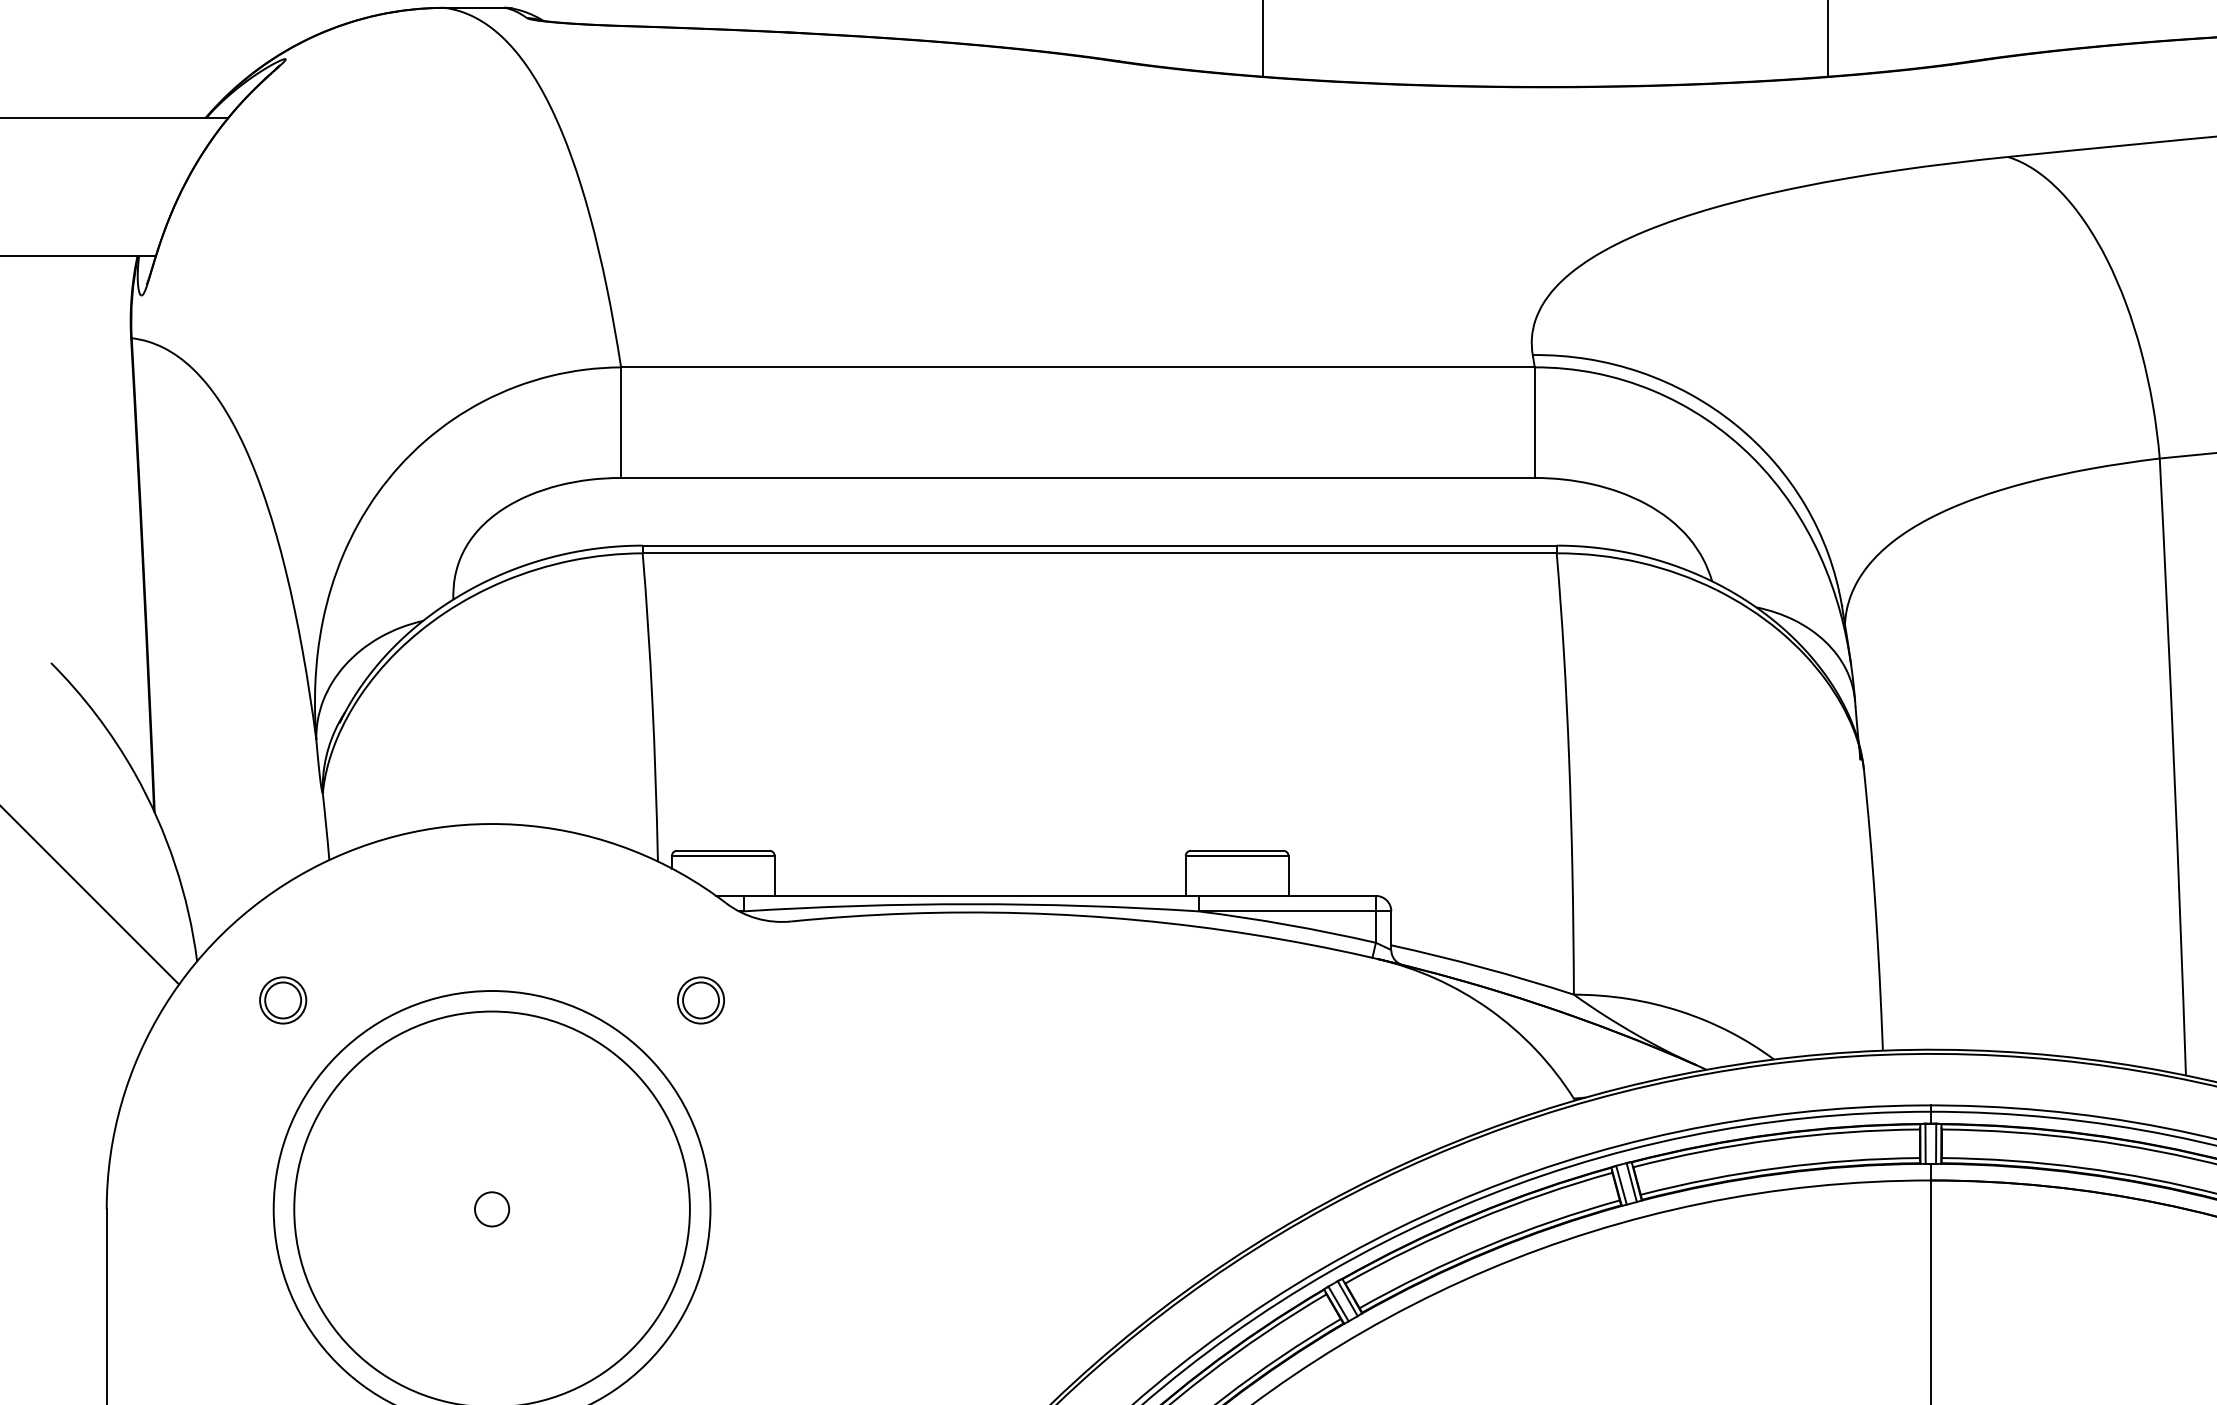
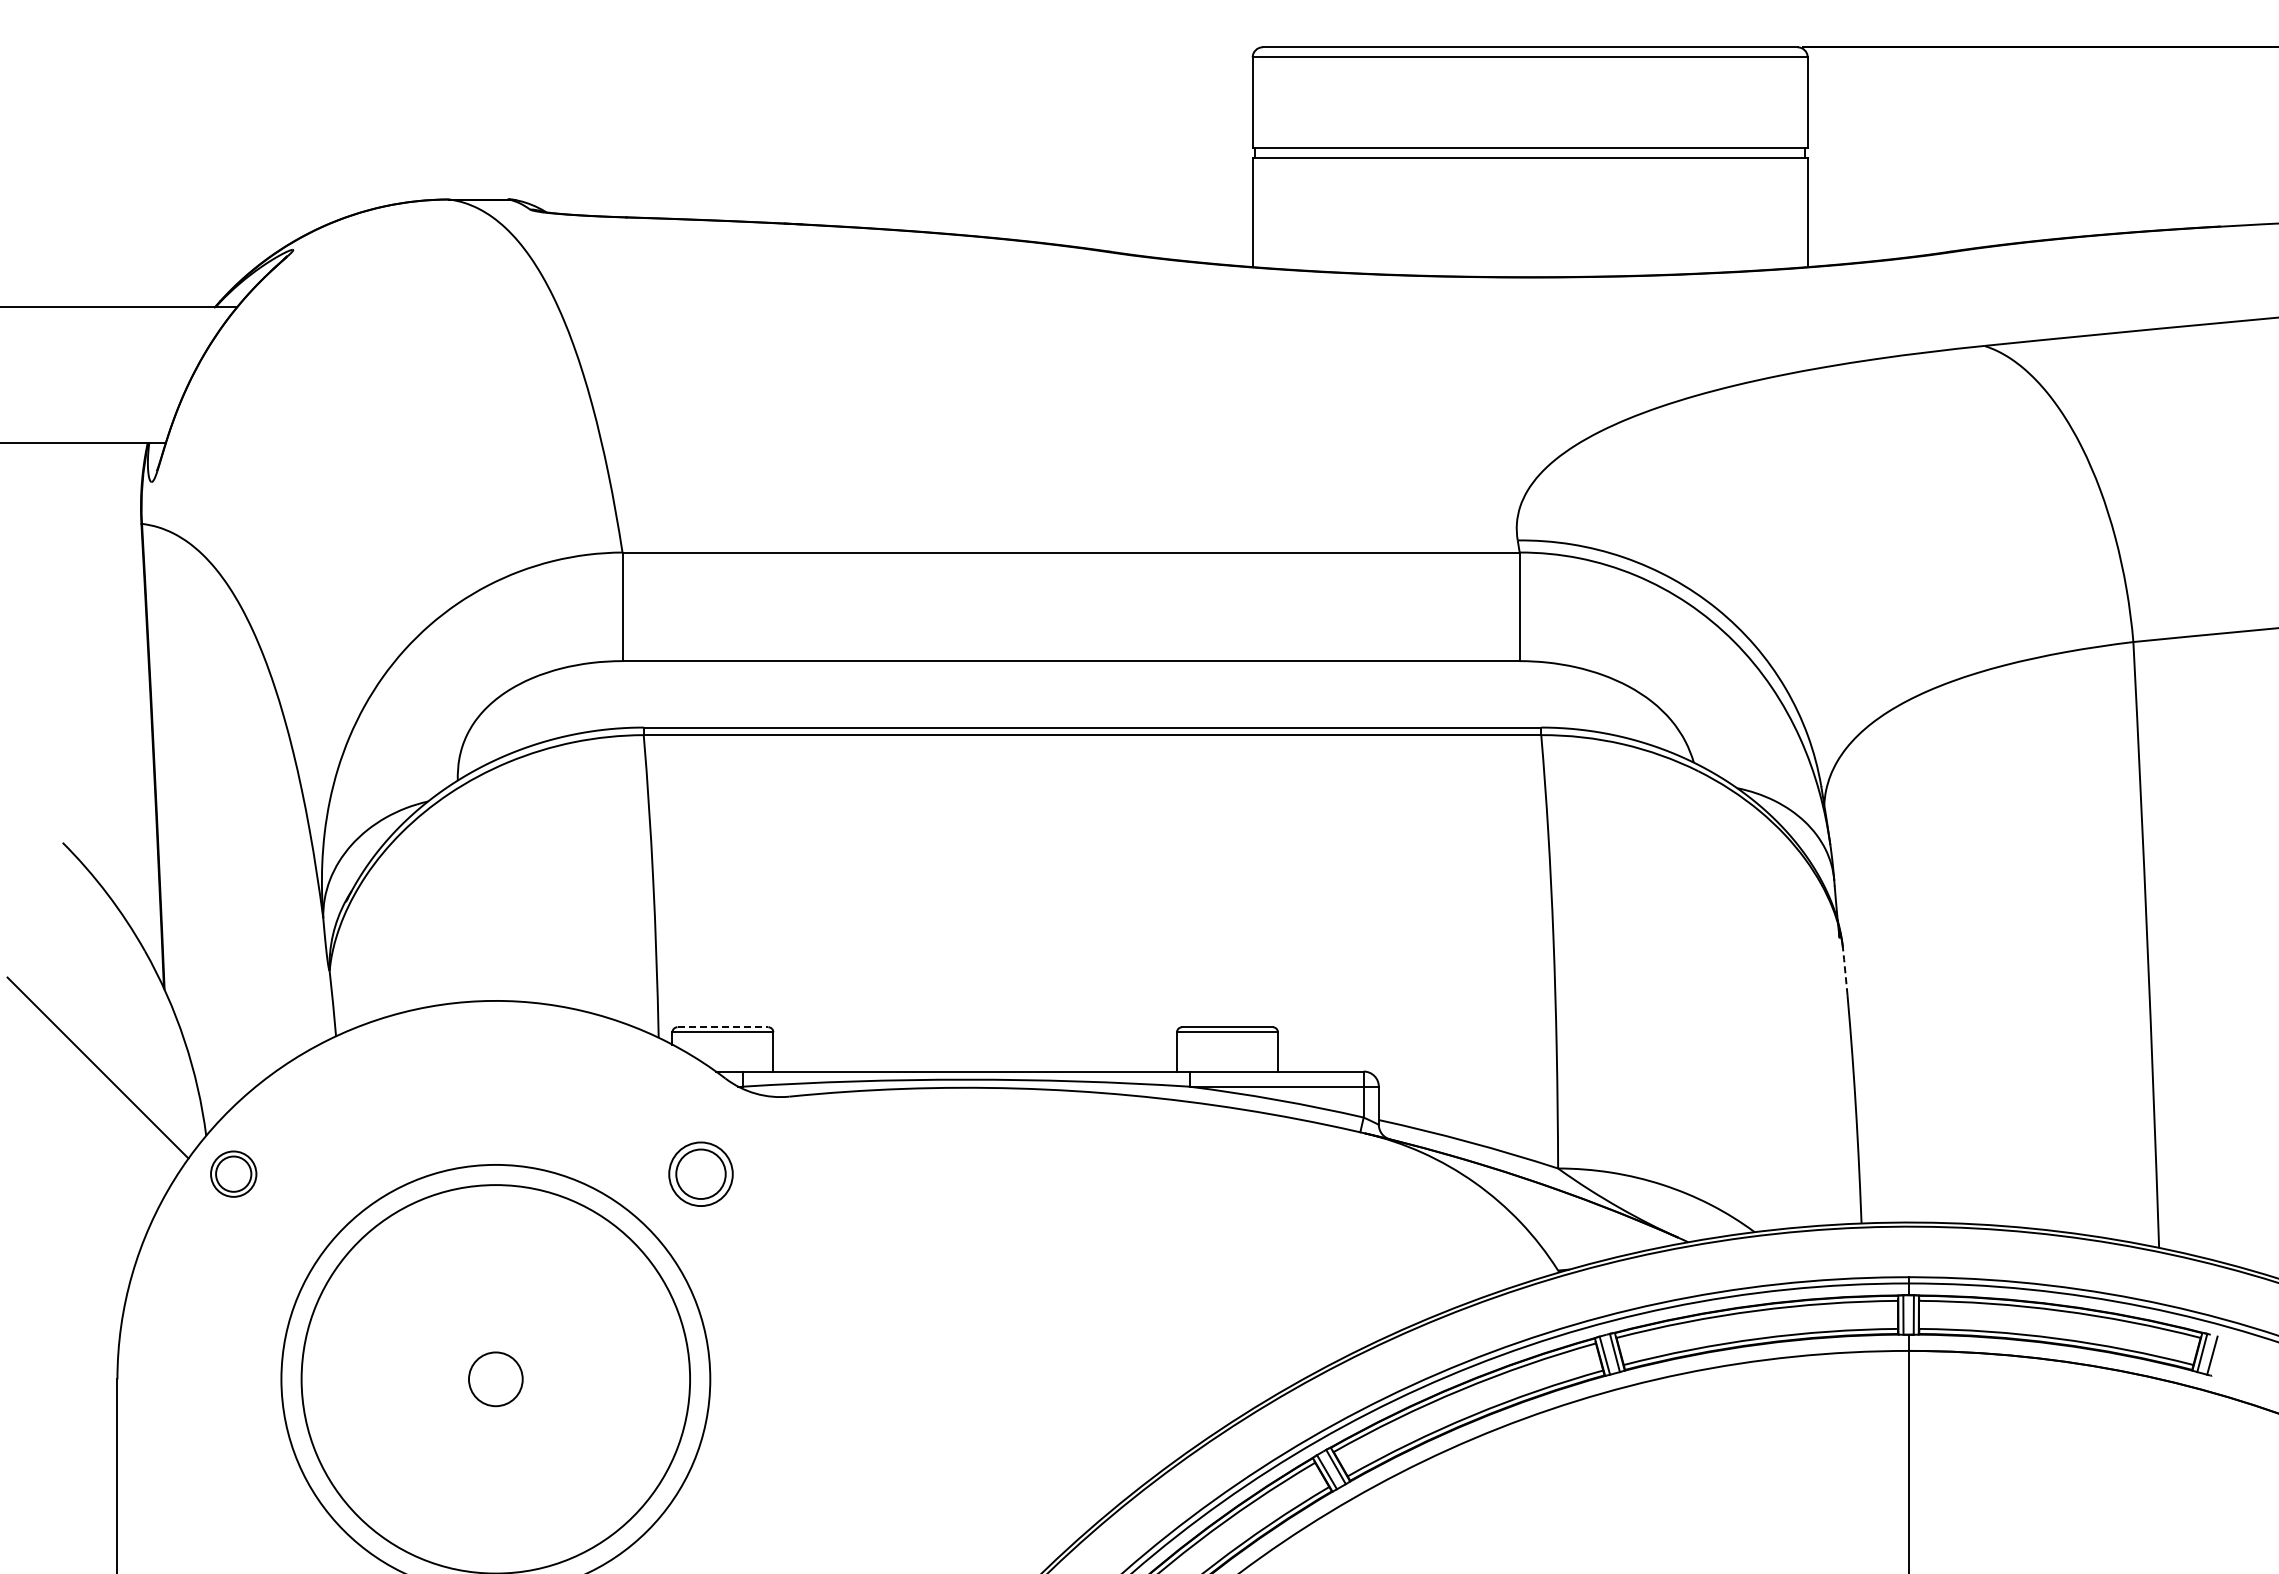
line: (1866, 793) -> (1845, 970), solid -> dashed
line: (723, 851) -> (723, 1027), solid -> dashed
part: (282, 999) -> (233, 1173), moved
part: (700, 999) -> (700, 1173), size x1.4
circle: (491, 1209) -> (495, 1379), size x1.6

